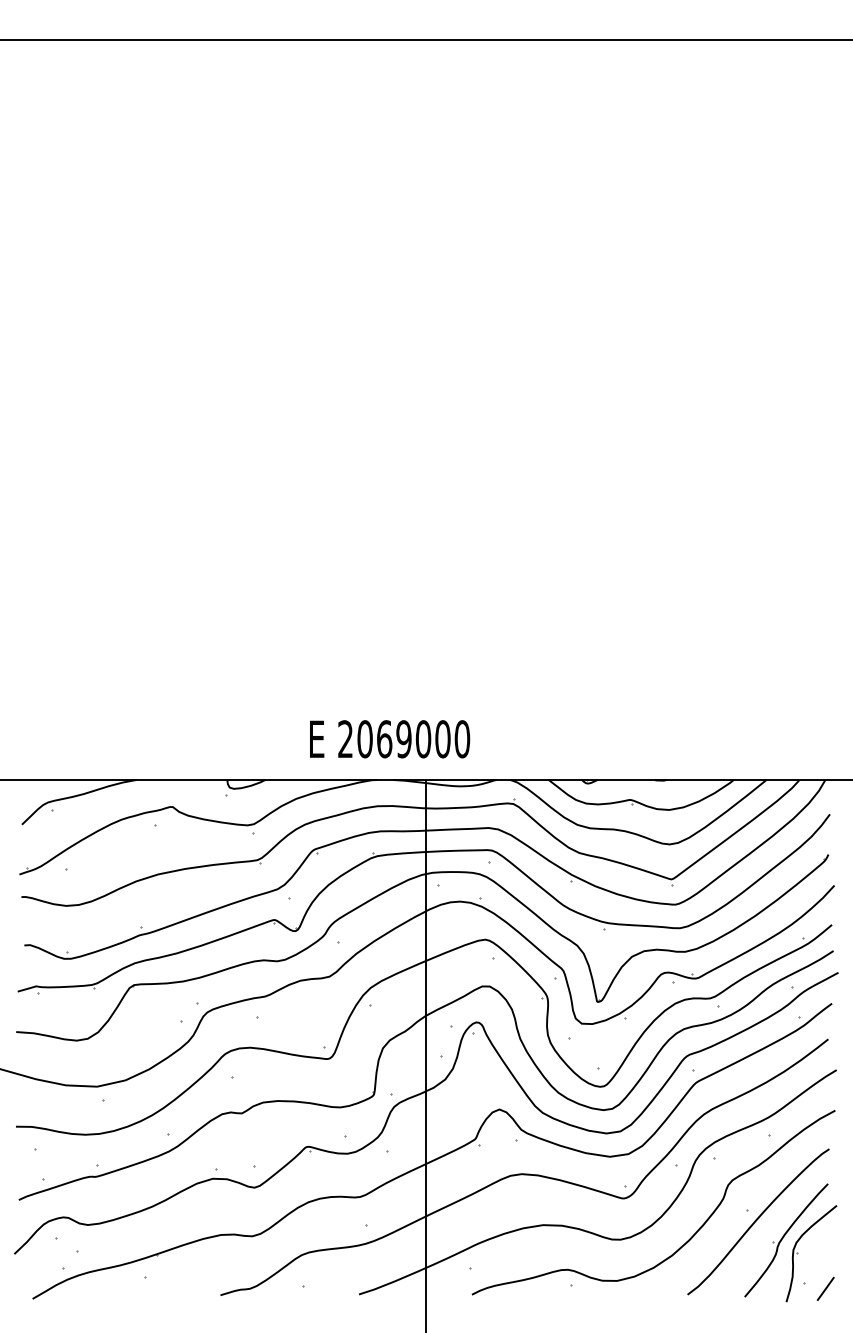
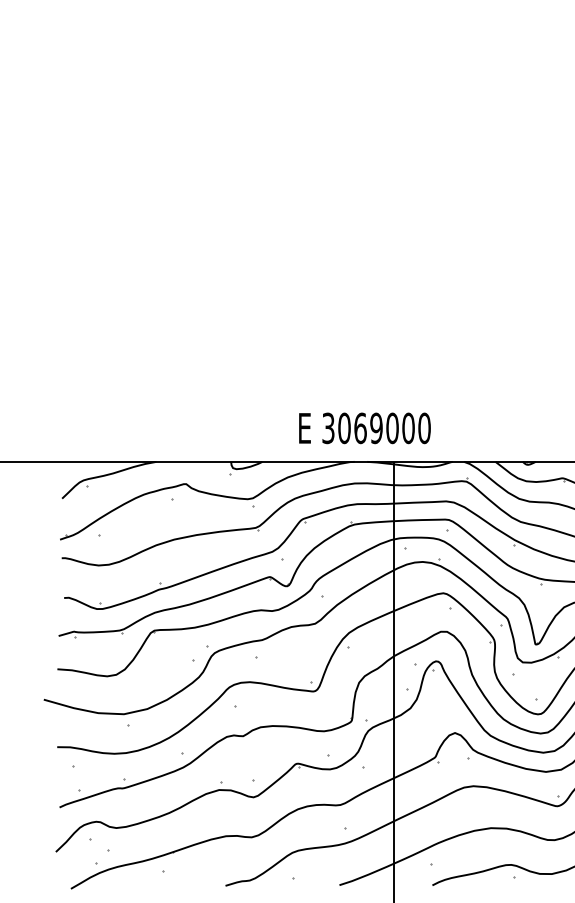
text: (345, 739) -> (328, 428), 2069000 -> 3069000

